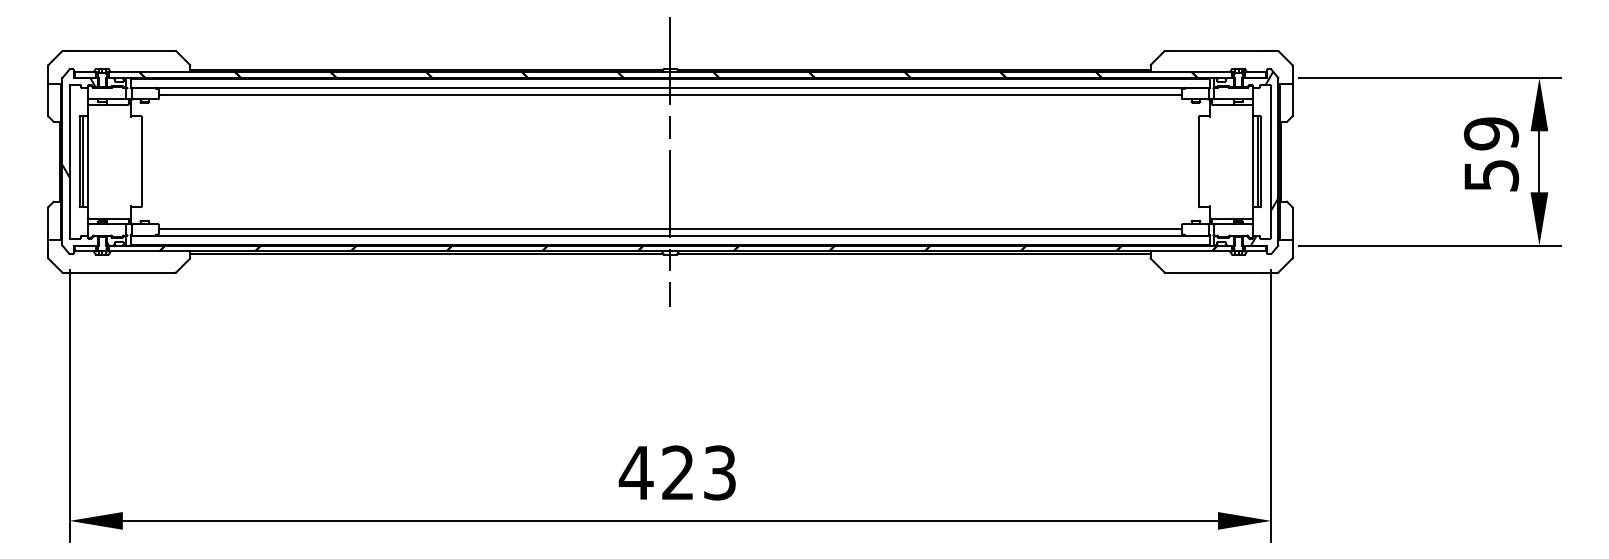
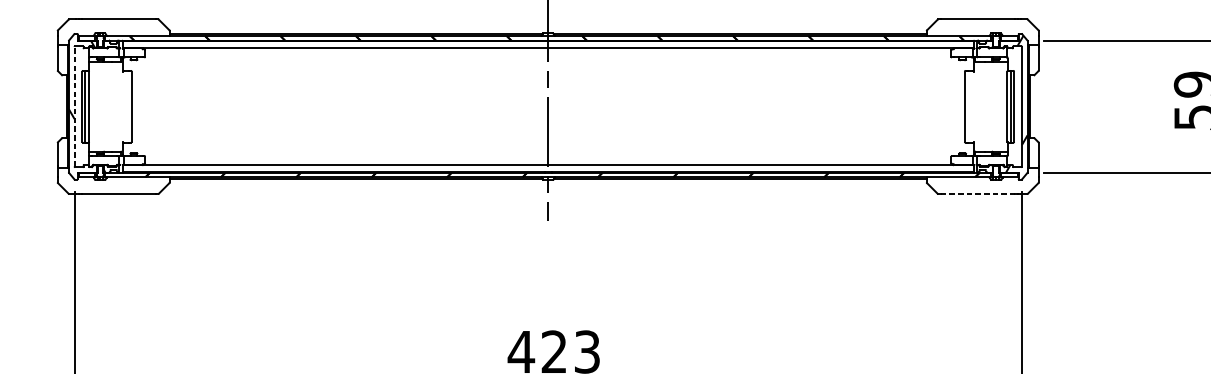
line: (670, 95) -> (548, 54), removed
line: (69, 161) -> (74, 106), solid -> dashed
line: (670, 228) -> (548, 159), removed
line: (1214, 272) -> (977, 193), solid -> dashed

